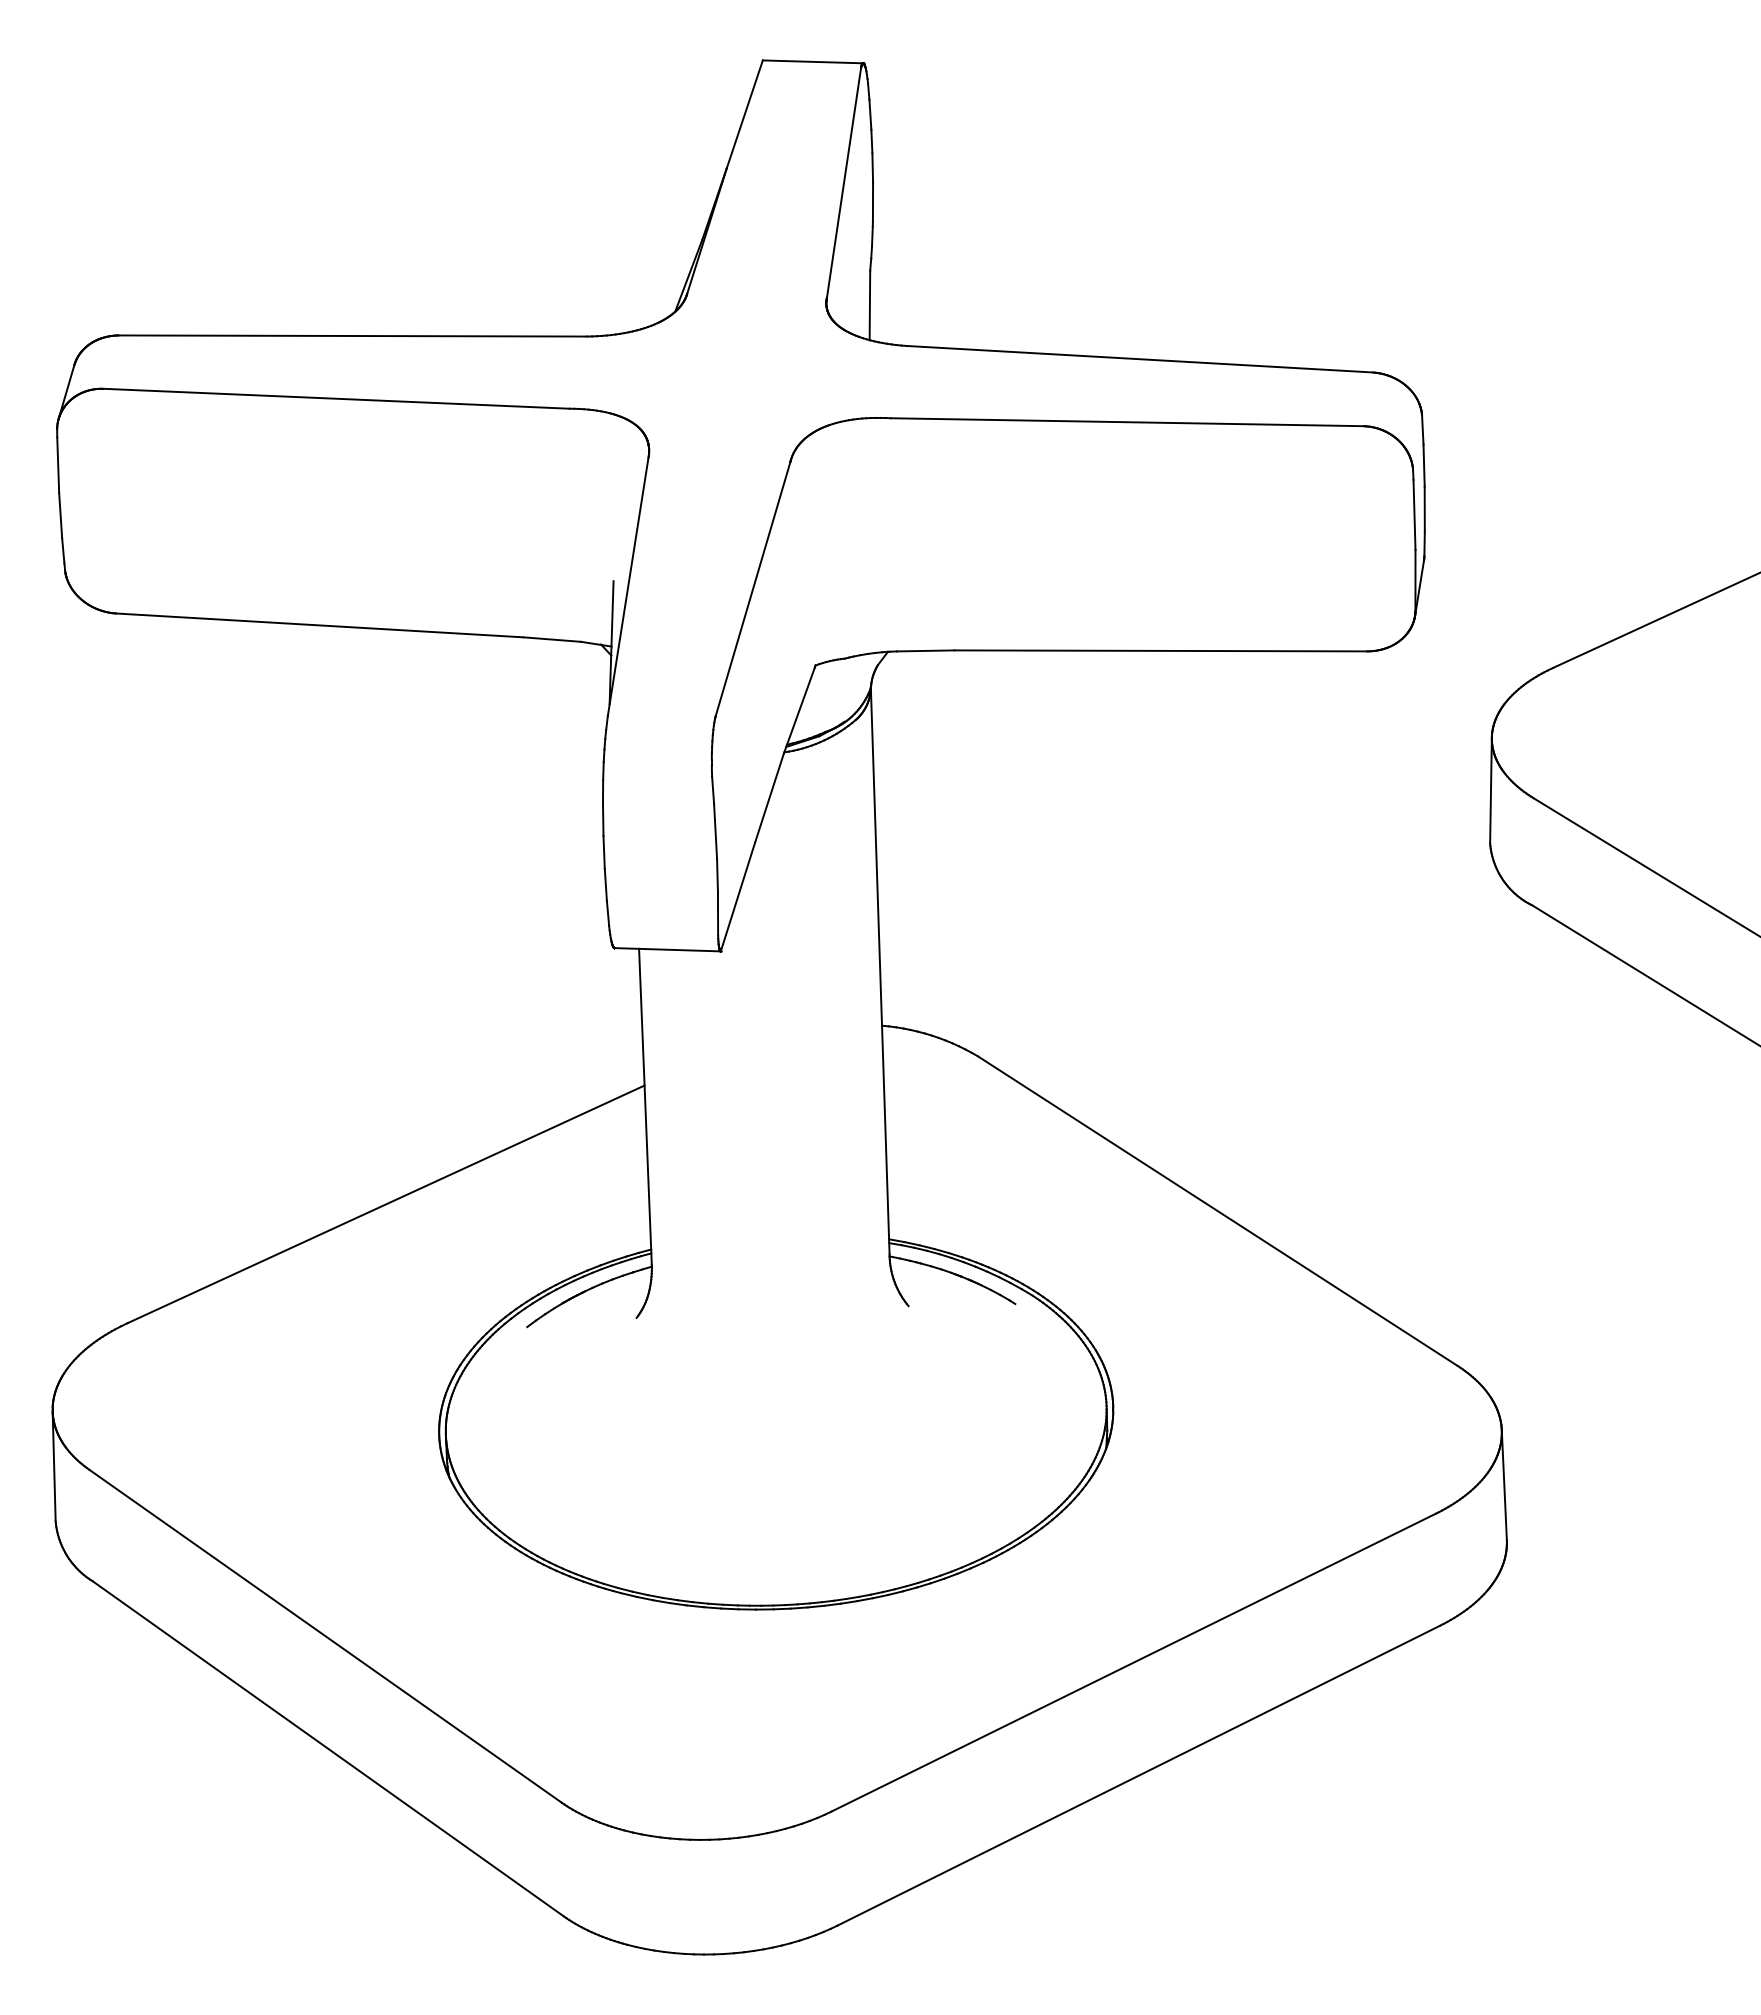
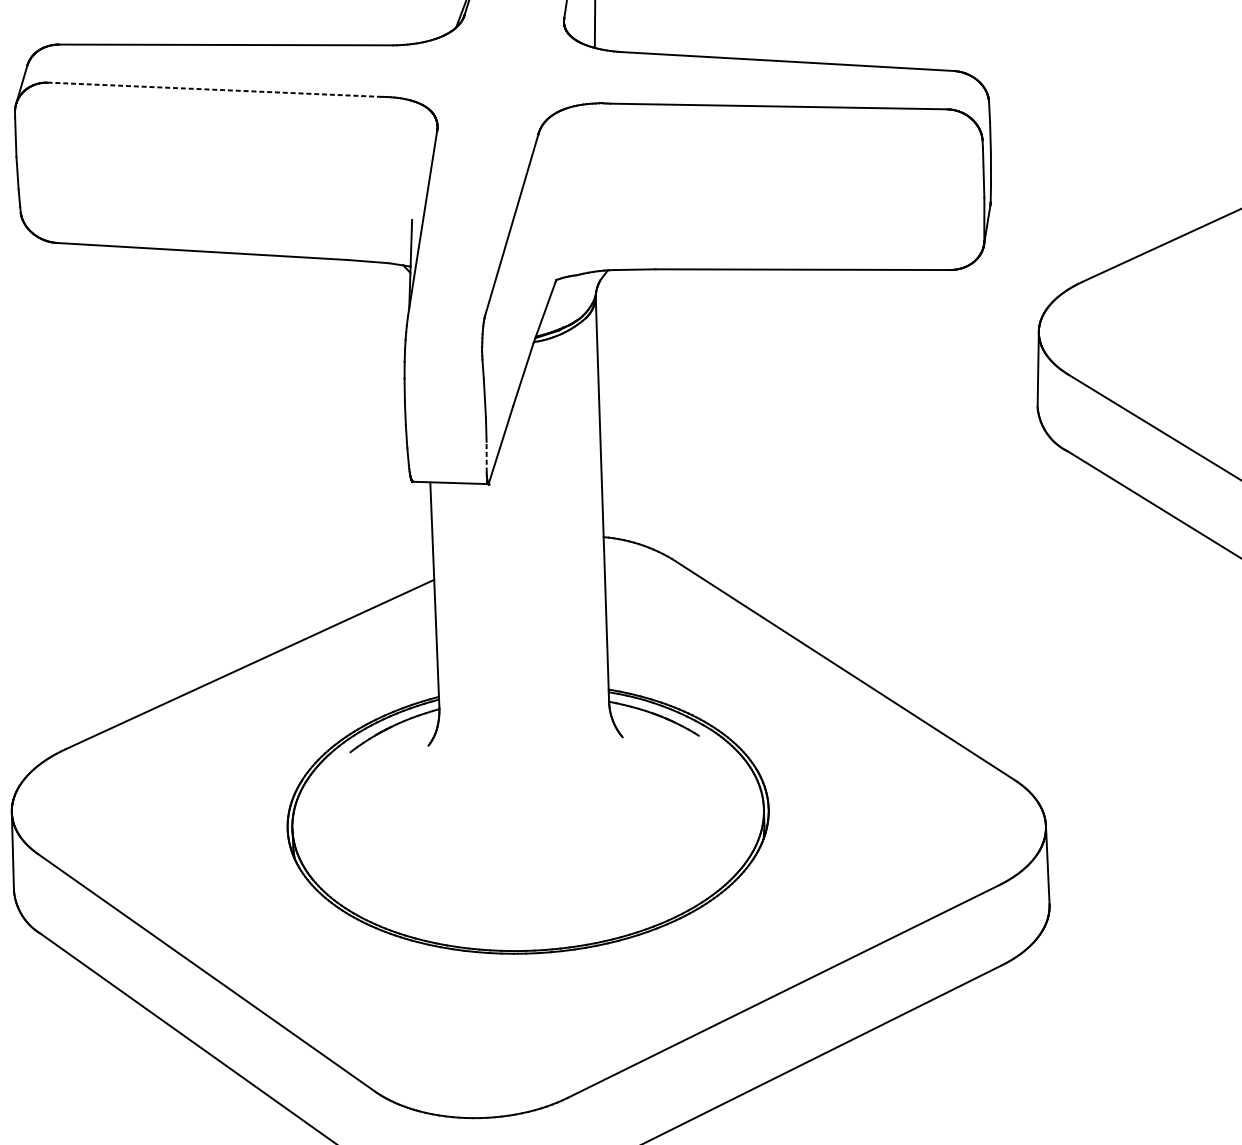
line: (336, 398) -> (214, 89), solid -> dashed
line: (718, 913) -> (486, 457), solid -> dashed

